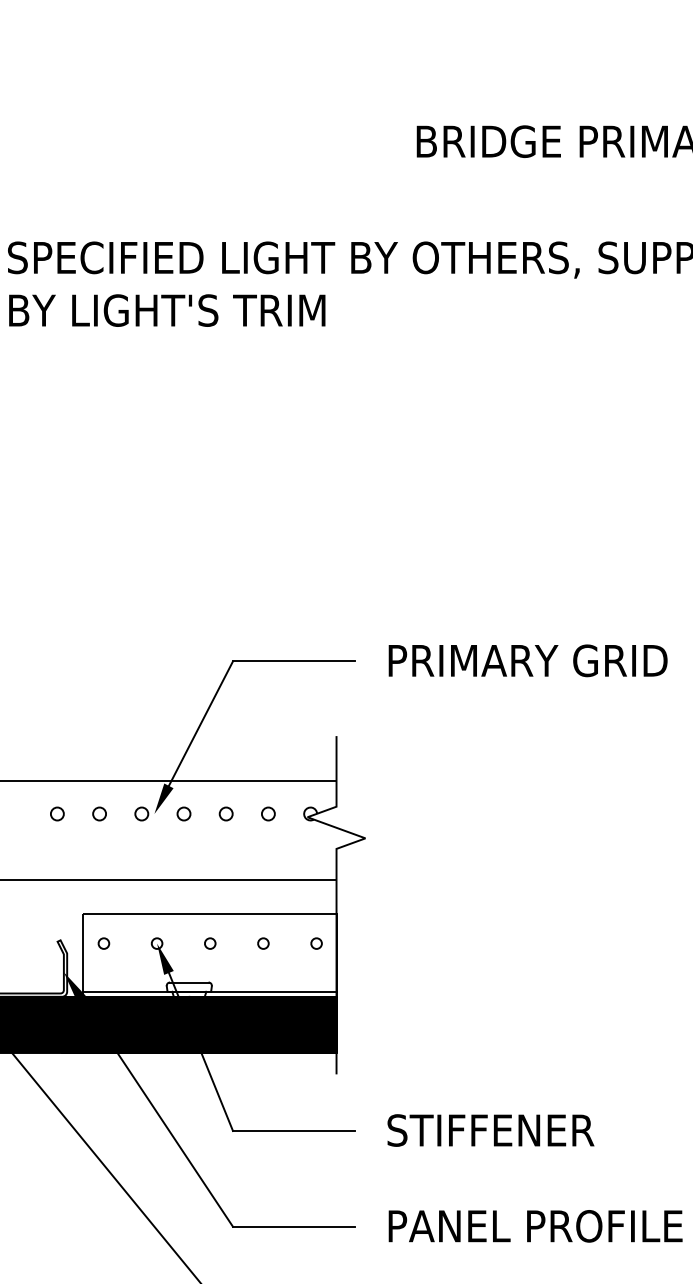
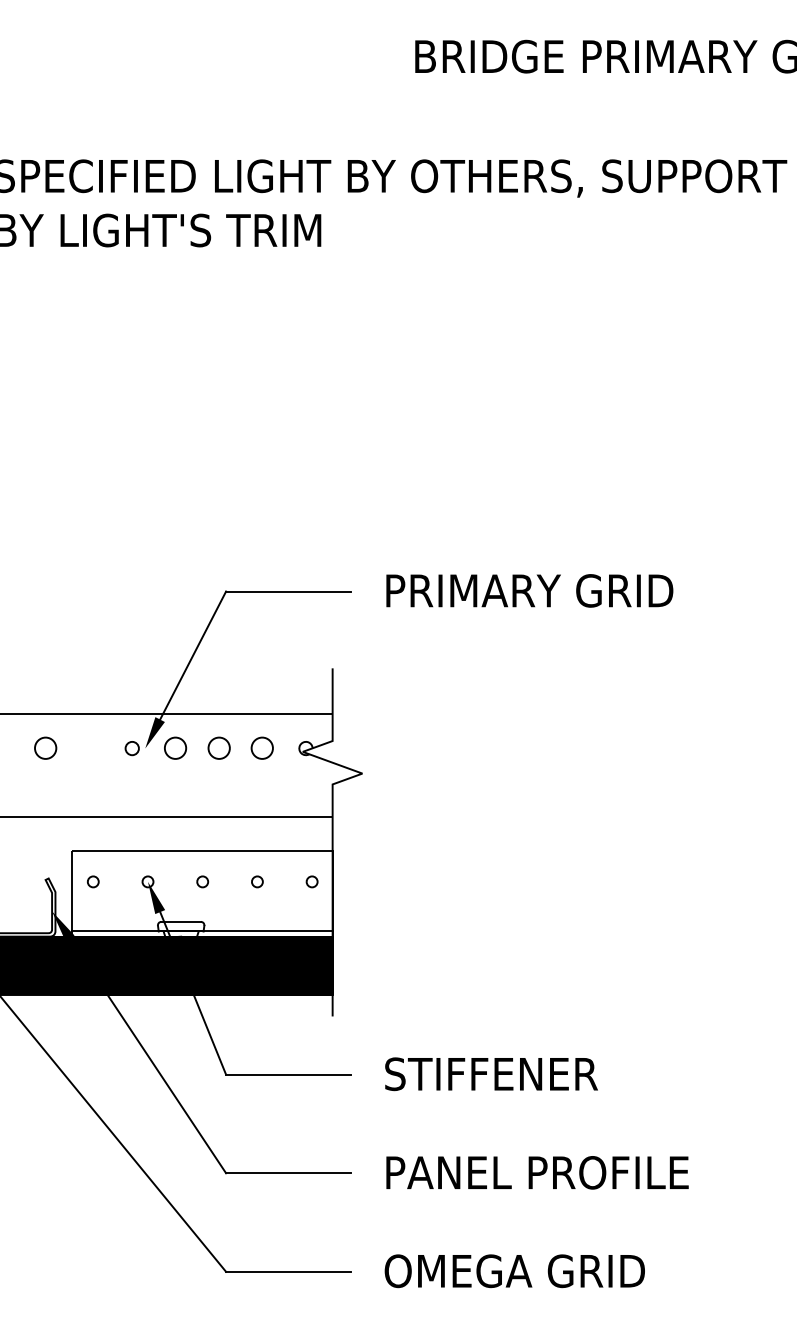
circle: (56, 813) -> (44, 748), size x1.6
circle: (99, 813) -> (88, 748), removed
circle: (183, 813) -> (175, 748), size x1.6
circle: (225, 813) -> (218, 748), size x1.6
circle: (268, 813) -> (262, 748), size x1.6

